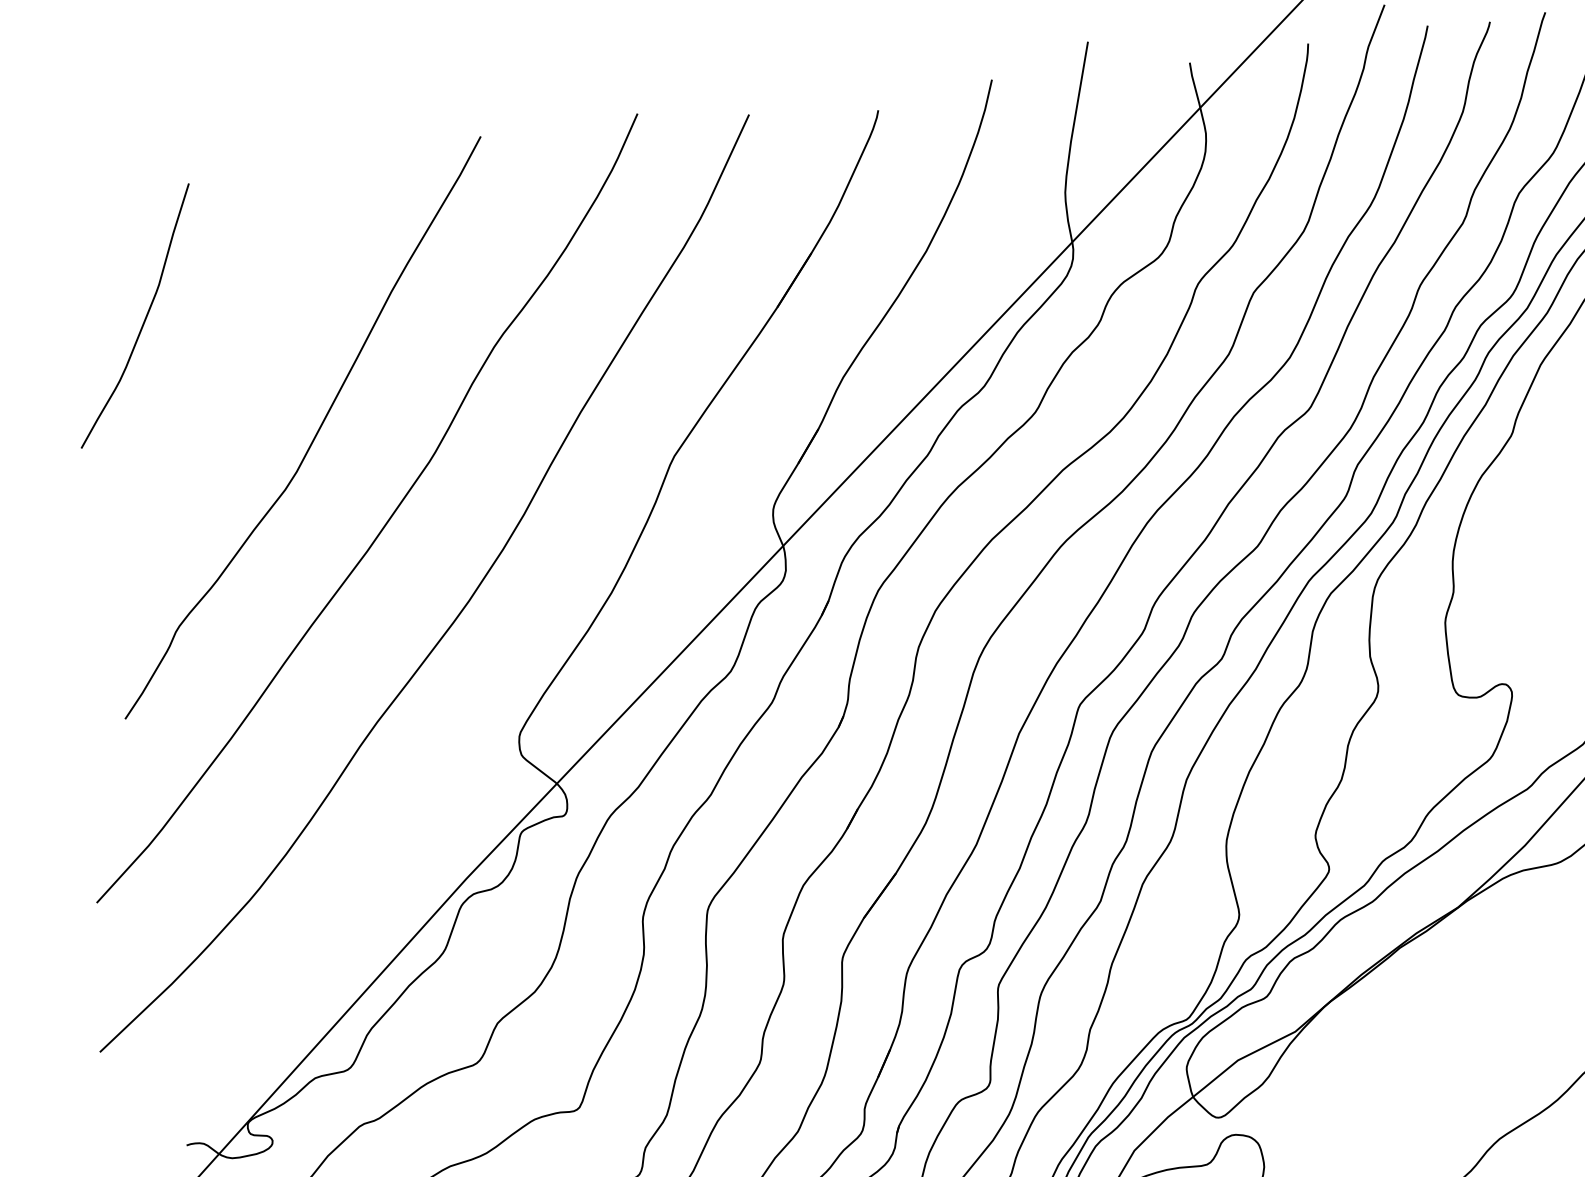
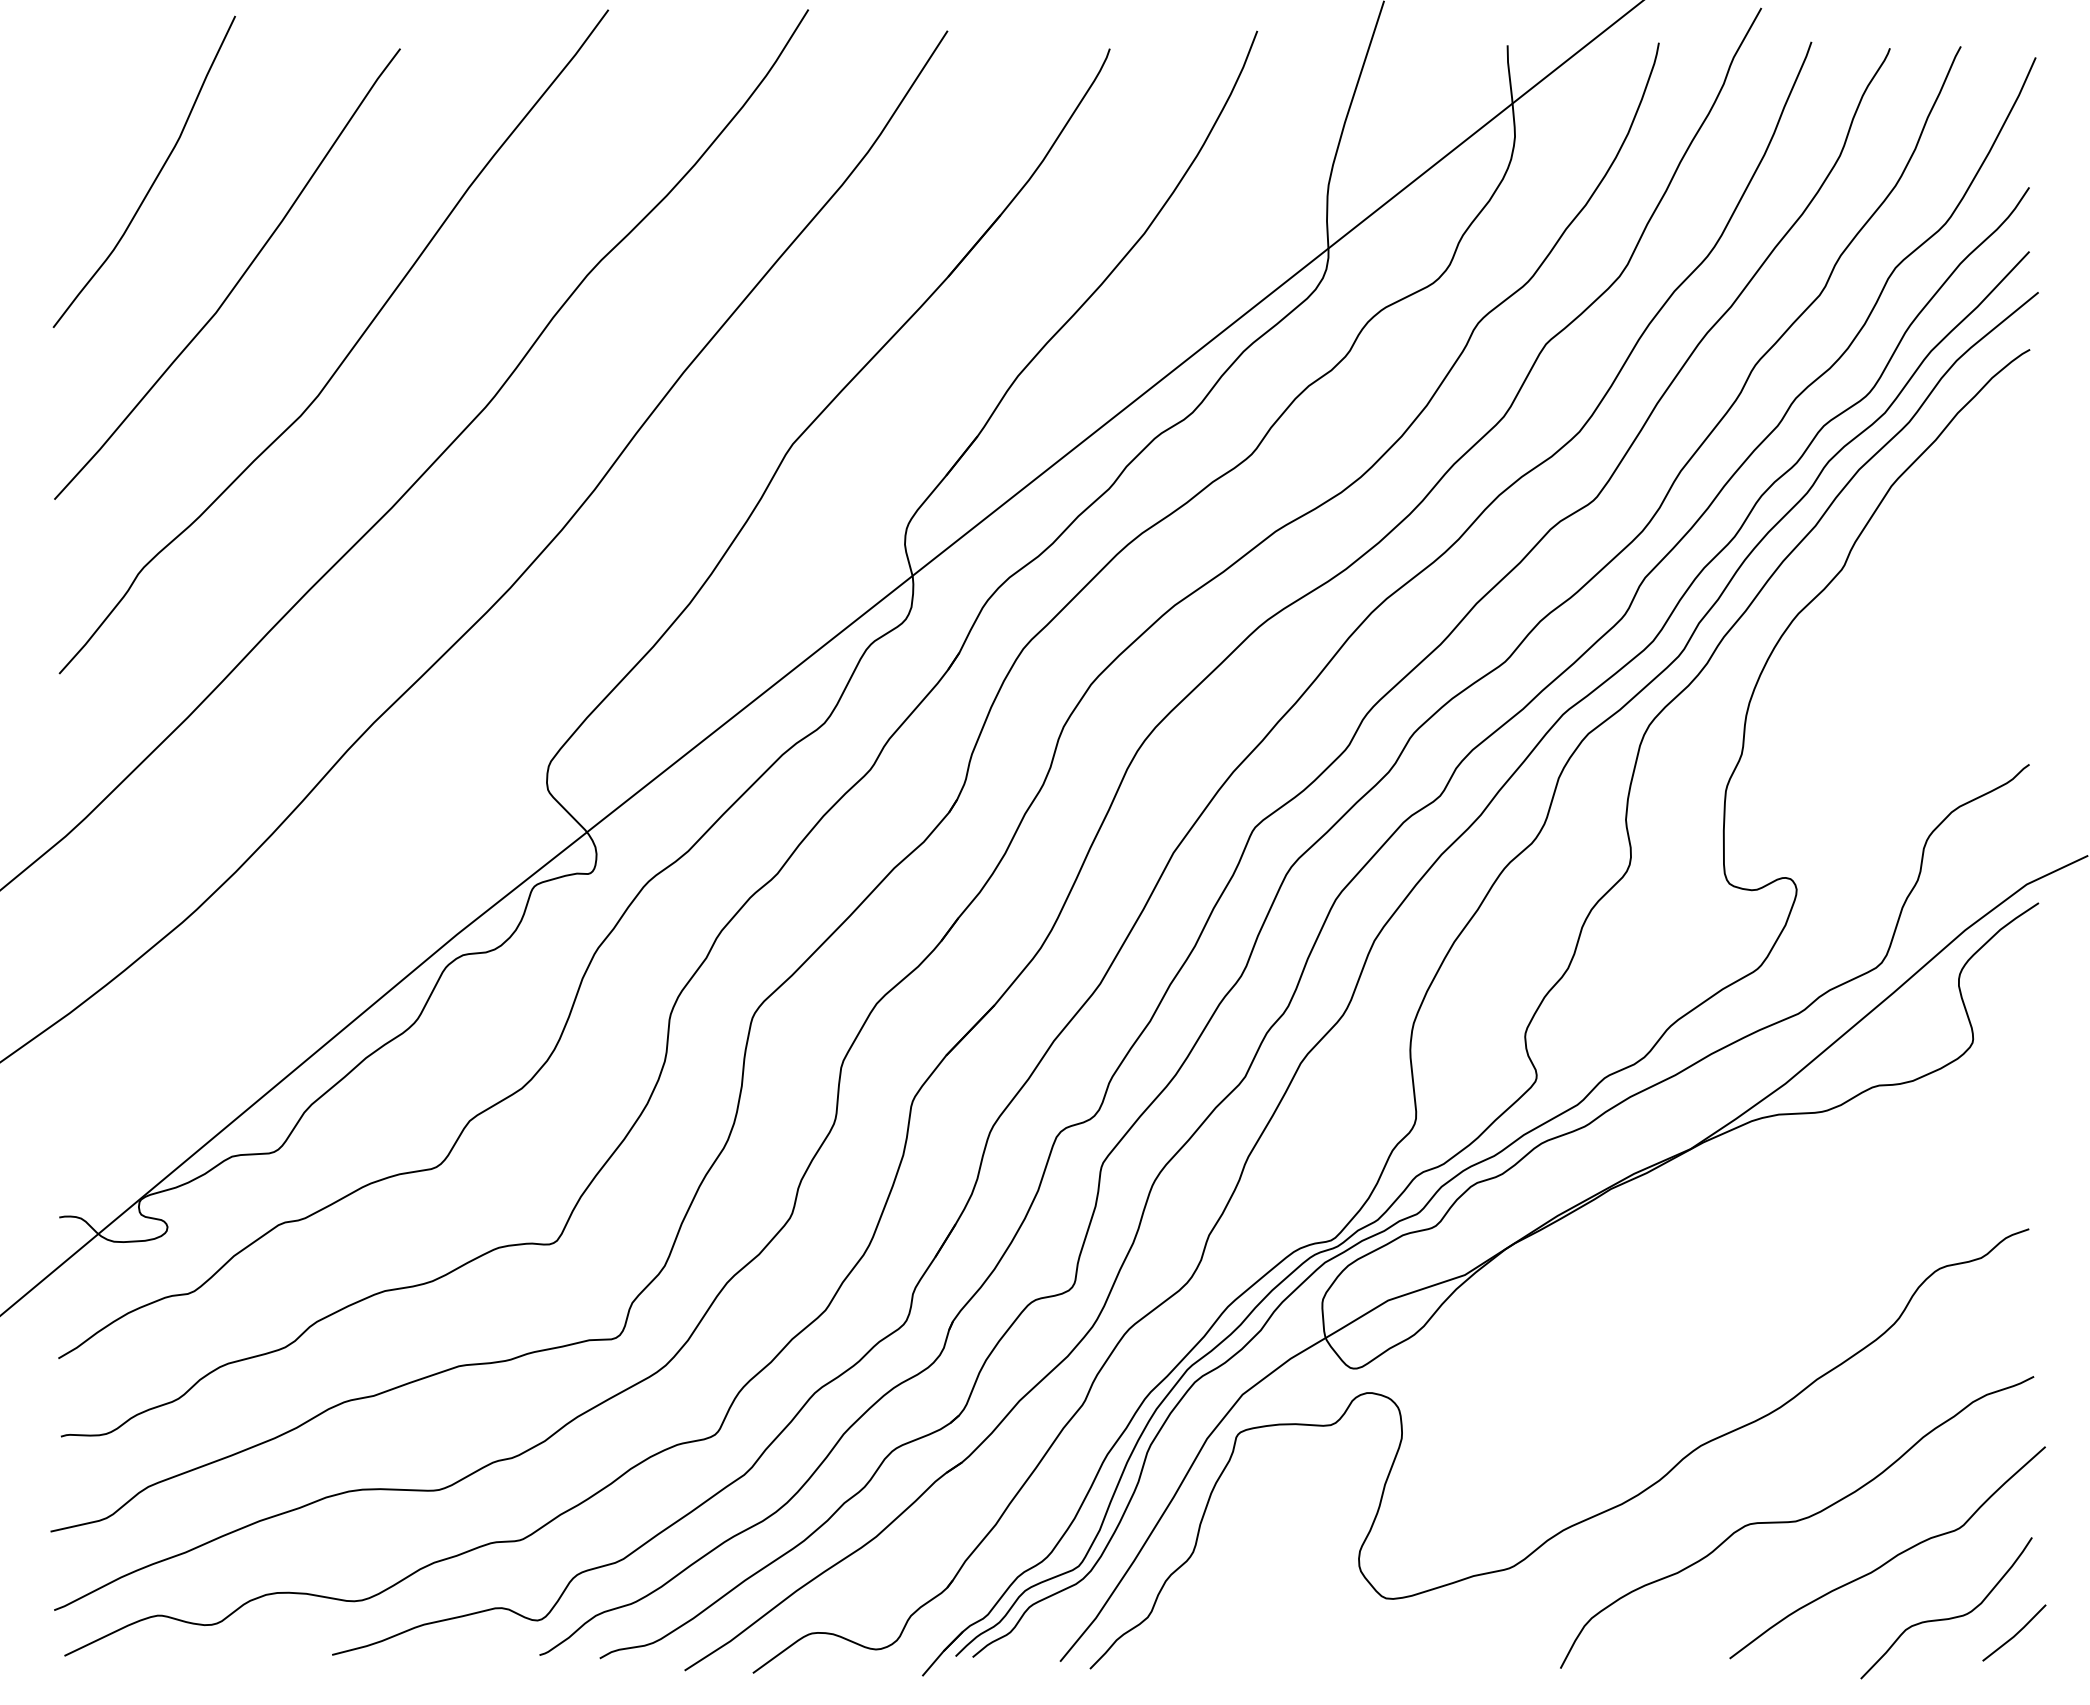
curve: (221, 389) -> (238, 279), added

